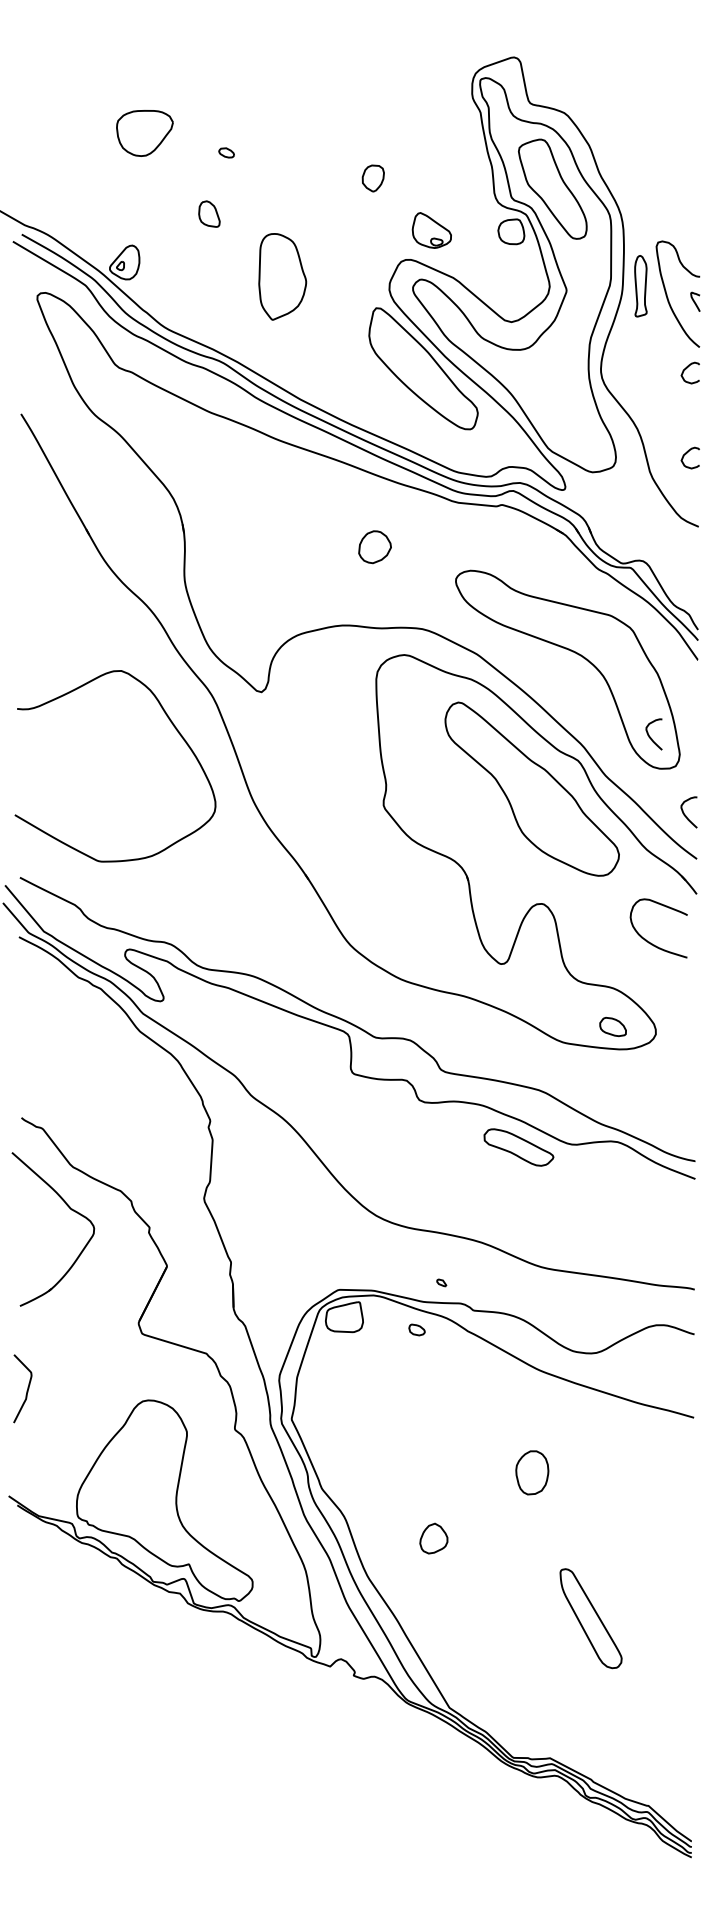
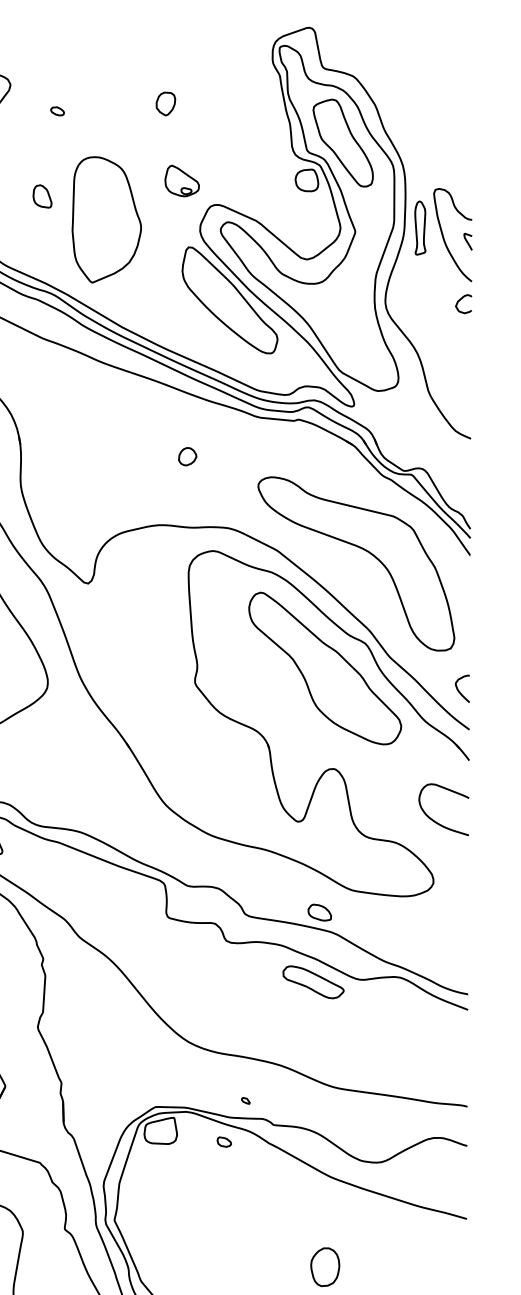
part: (372, 178) -> (165, 103), moved
part: (209, 213) -> (42, 195), moved
part: (431, 230) -> (181, 181), moved
part: (282, 276) -> (106, 219), size x1.67
curve: (686, 454) -> (460, 375), removed
part: (375, 547) -> (187, 456), size x0.62
curve: (650, 736) -> (428, 622), removed
curve: (649, 941) -> (435, 821), moved
part: (612, 1026) -> (319, 912), moved

